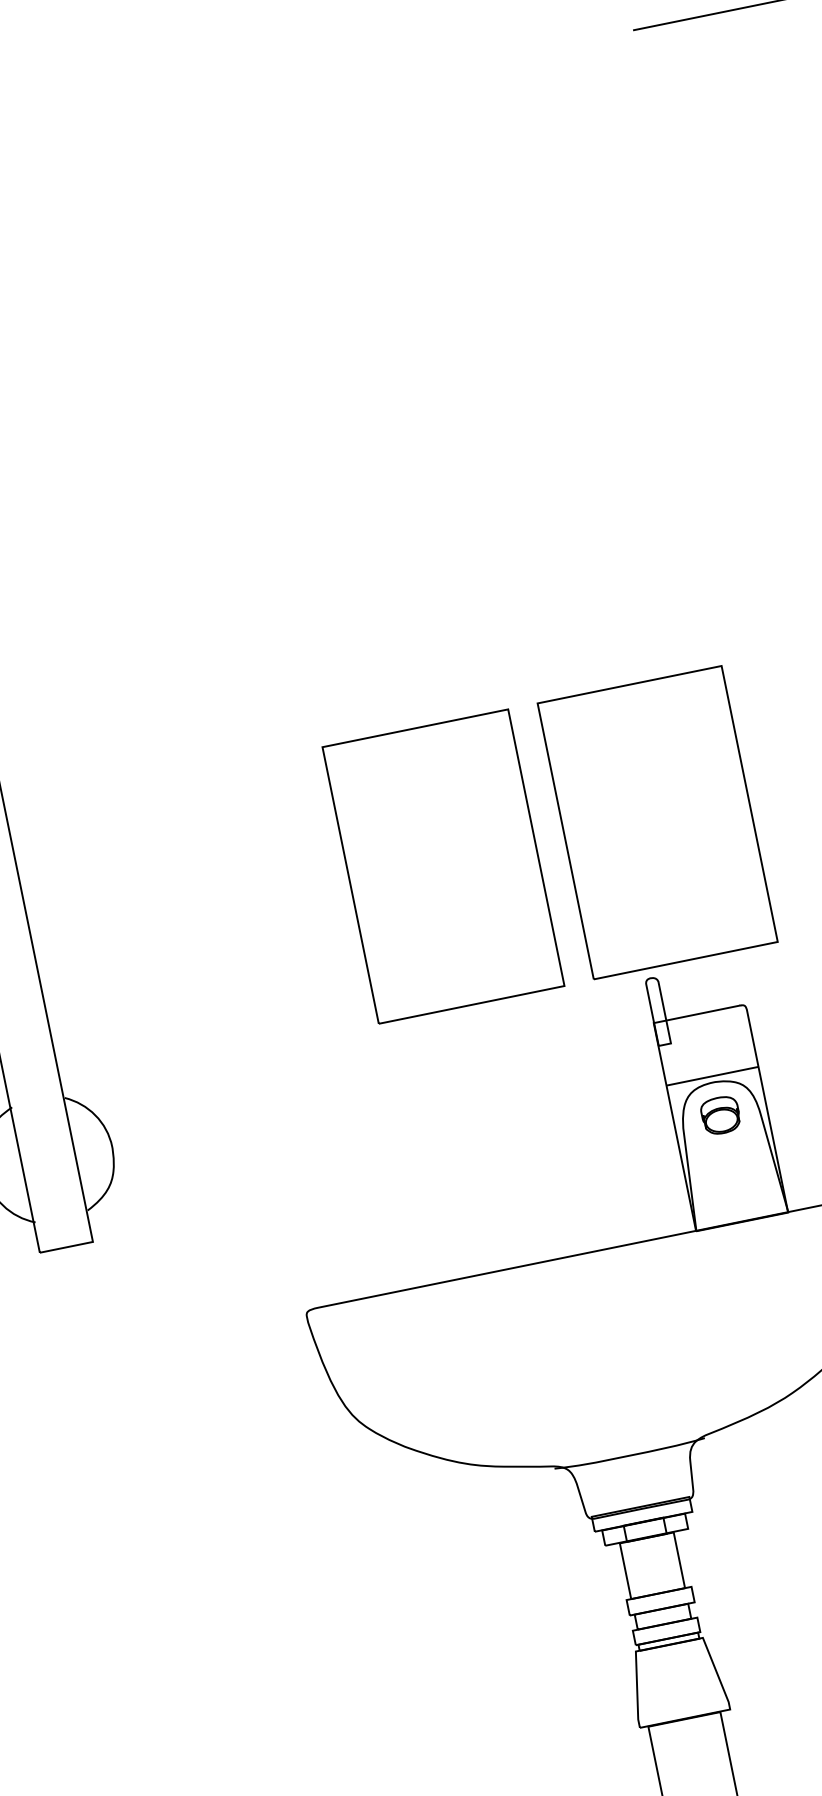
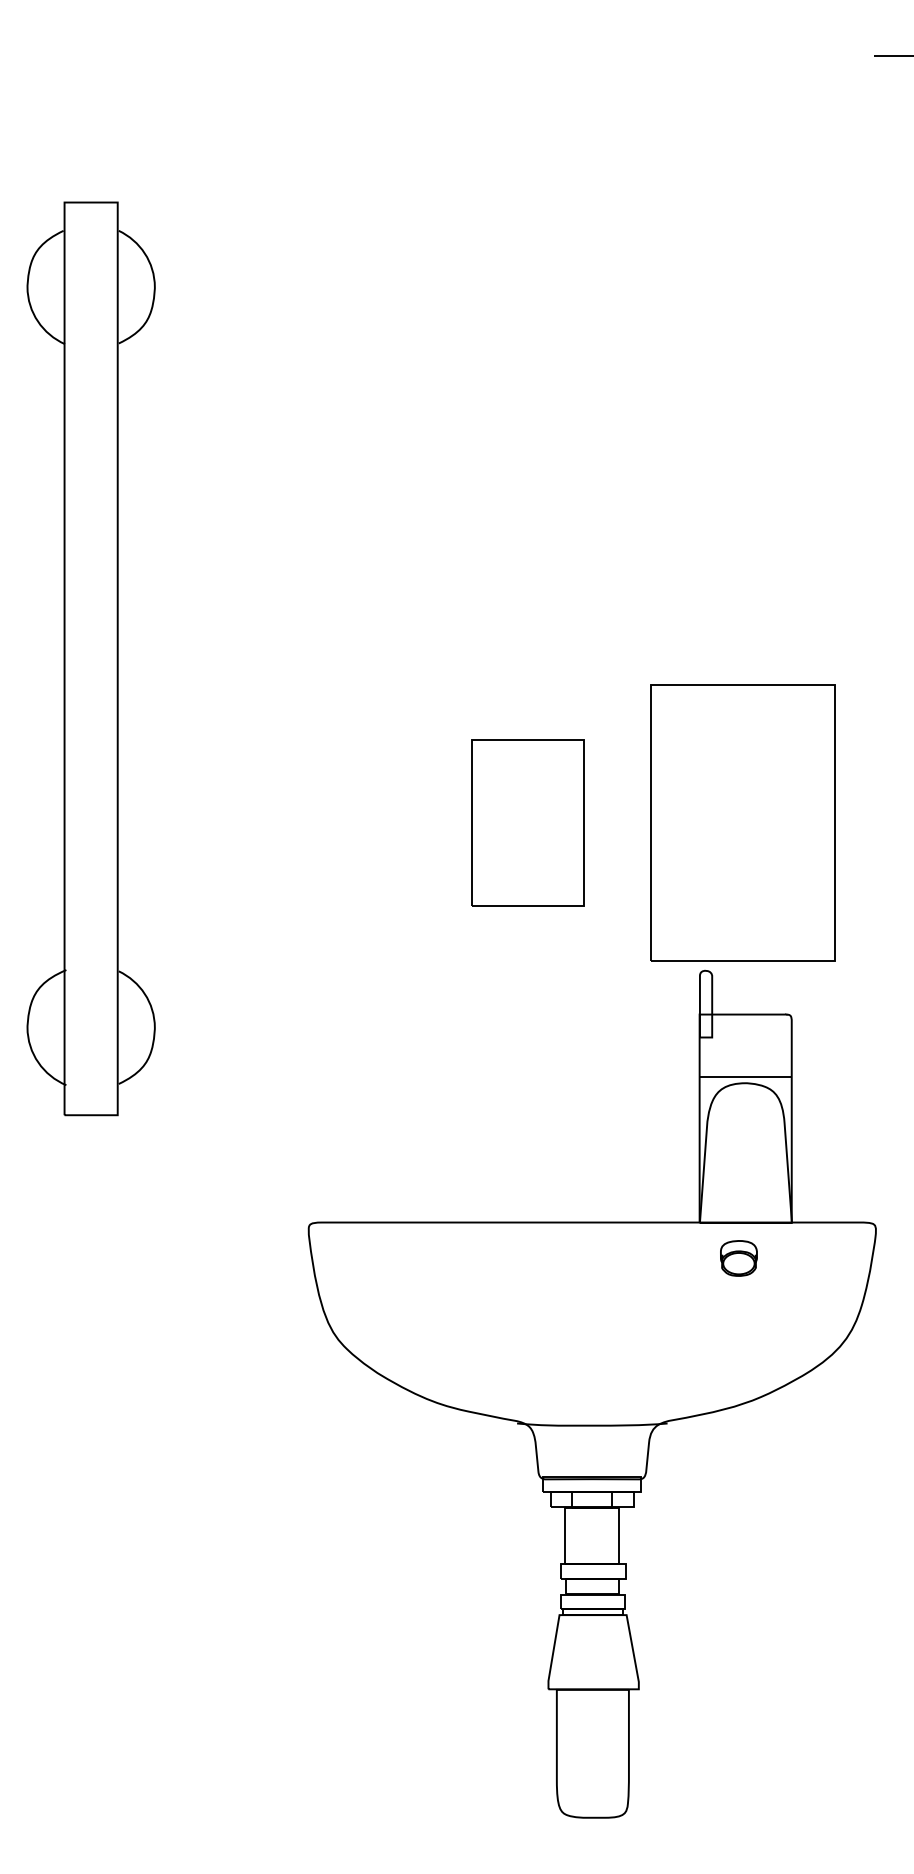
part: (442, 866) -> (527, 822), size x0.6
part: (720, 1115) -> (738, 1258), moved

